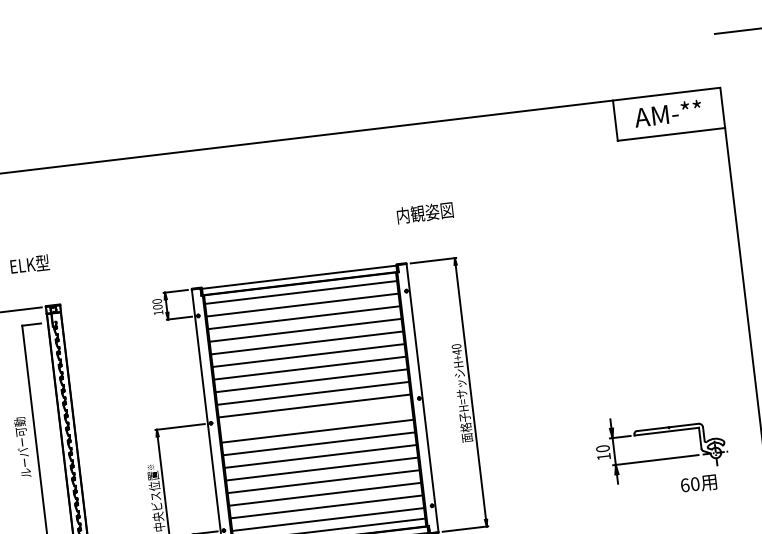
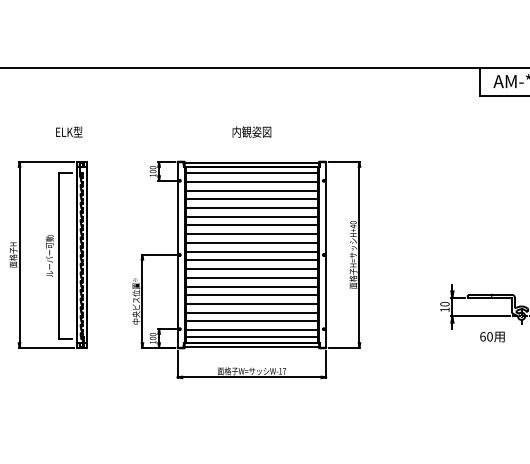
text: (424, 212) -> (251, 131), moved
line: (315, 418) -> (251, 260), added
text: (698, 483) -> (492, 336), moved

